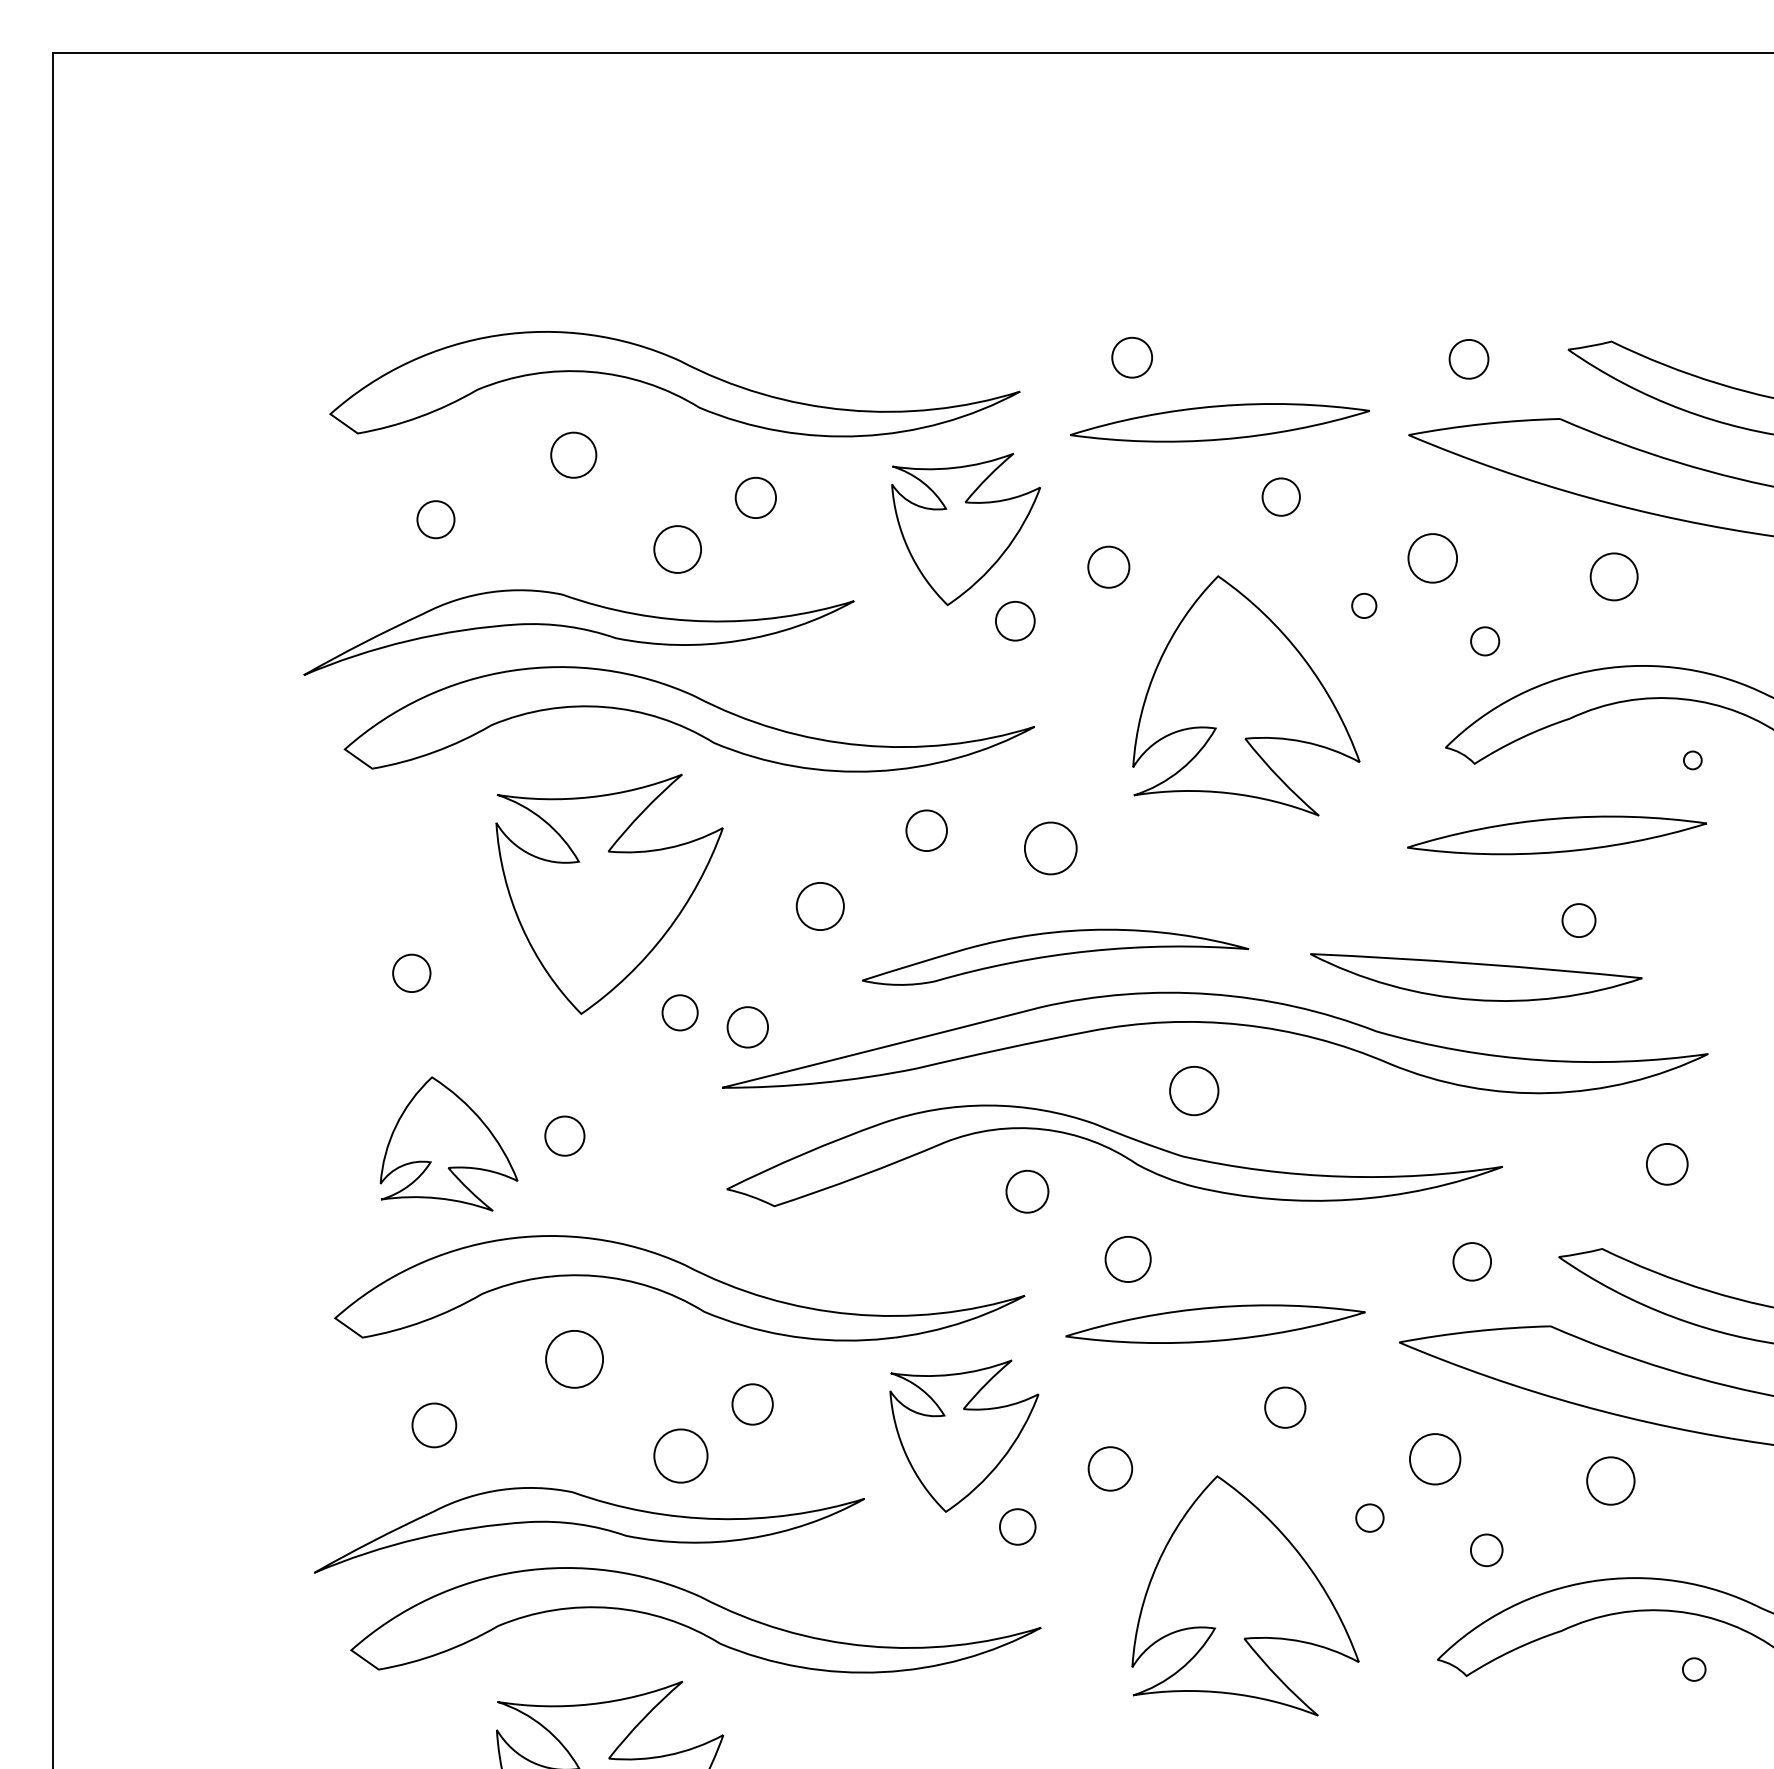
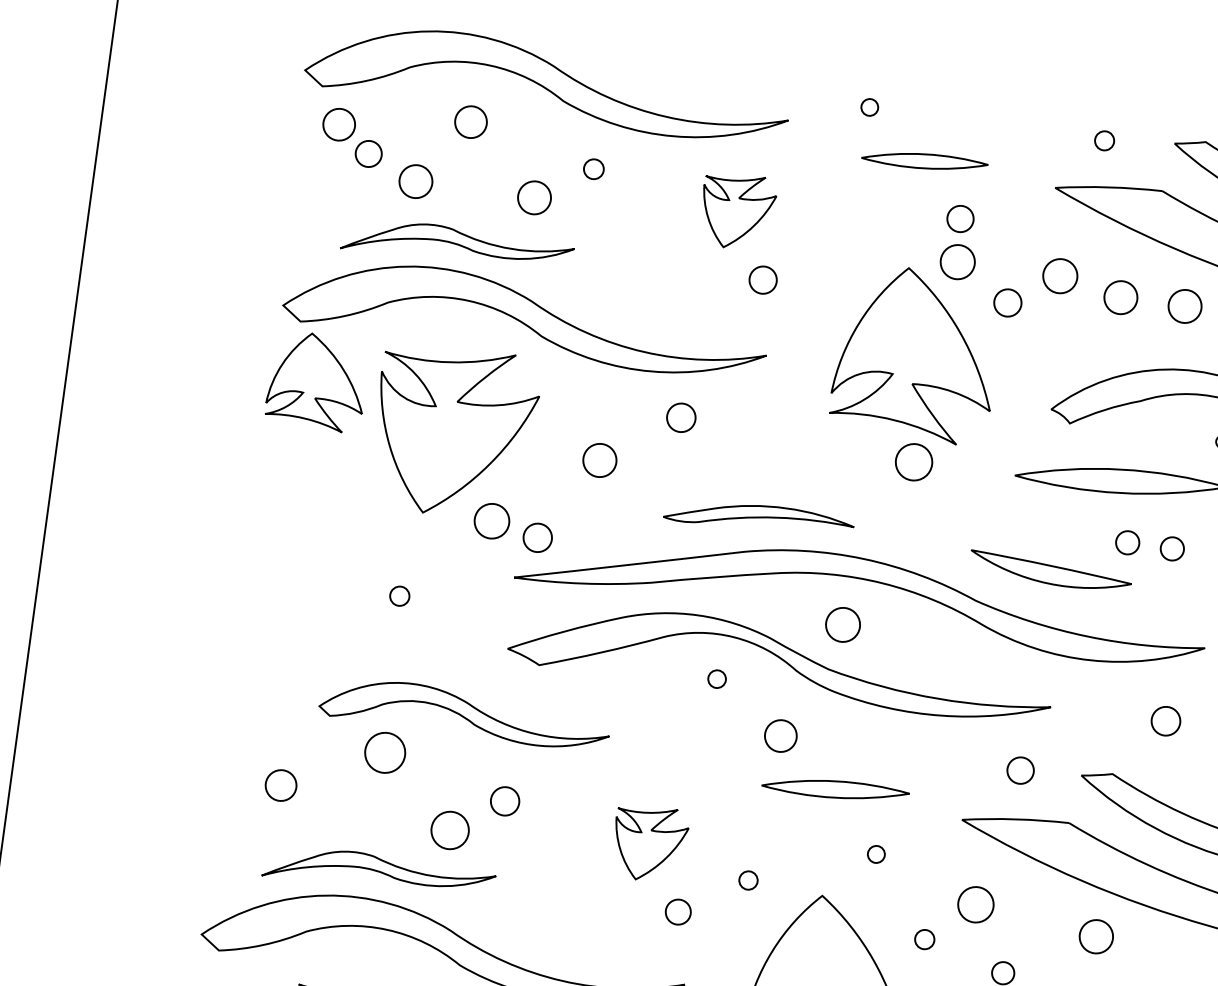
part: (1131, 357) -> (869, 107), size x0.6
part: (1468, 359) -> (1104, 140), size x0.7
part: (1219, 422) -> (924, 161), size x0.6
part: (388, 483) -> (339, 124), added
part: (755, 497) -> (593, 169), size x0.7
part: (965, 529) -> (737, 211), size x0.7
part: (507, 549) -> (415, 181), added
part: (1285, 558) -> (957, 262), added
part: (1108, 566) -> (833, 250), removed
part: (1521, 576) -> (1120, 297), added
part: (1364, 605) -> (1008, 302), size x1.6
part: (578, 632) -> (457, 246), size x0.6
part: (1485, 641) -> (1089, 339), removed
part: (1050, 848) -> (913, 462), moved
part: (1642, 920) -> (1172, 548), added
part: (1055, 956) -> (759, 517), size x0.7
part: (411, 972) -> (308, 467), removed
part: (1476, 977) -> (1050, 572), size x0.7
part: (679, 1012) -> (491, 520), size x1.4
part: (564, 1135) -> (399, 595), size x0.7
part: (448, 1143) -> (317, 381), moved
part: (1027, 1191) -> (717, 679), size x0.6
part: (679, 1288) -> (465, 713), size x0.6
part: (1215, 1323) -> (835, 789), size x0.7
part: (1285, 1407) -> (876, 854), size x0.6
part: (964, 1435) -> (649, 843), size x0.7
part: (1110, 1468) -> (748, 880), size x0.6
part: (589, 1530) -> (379, 873), size x0.6

